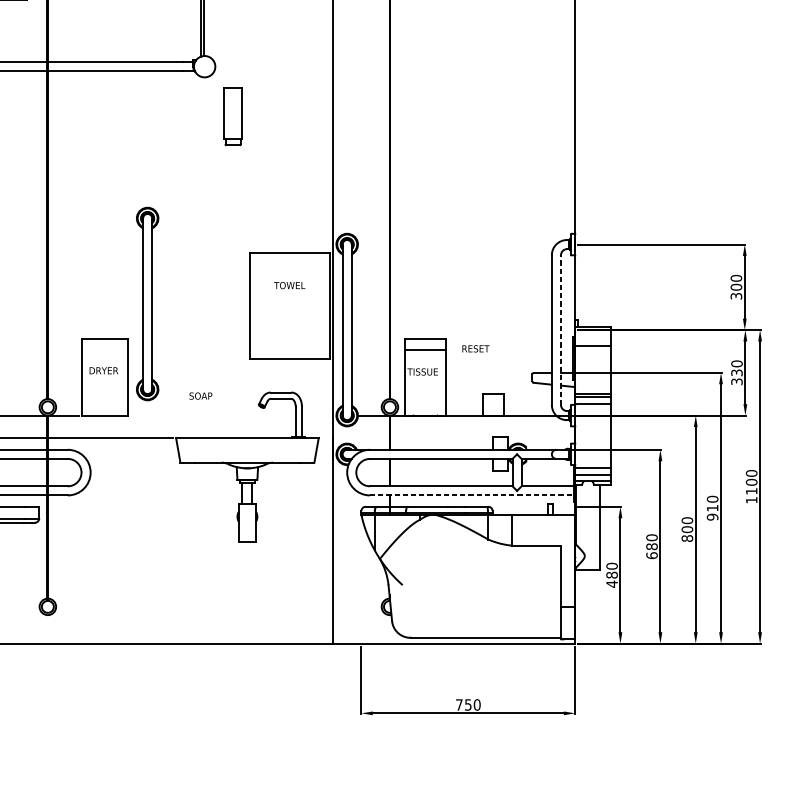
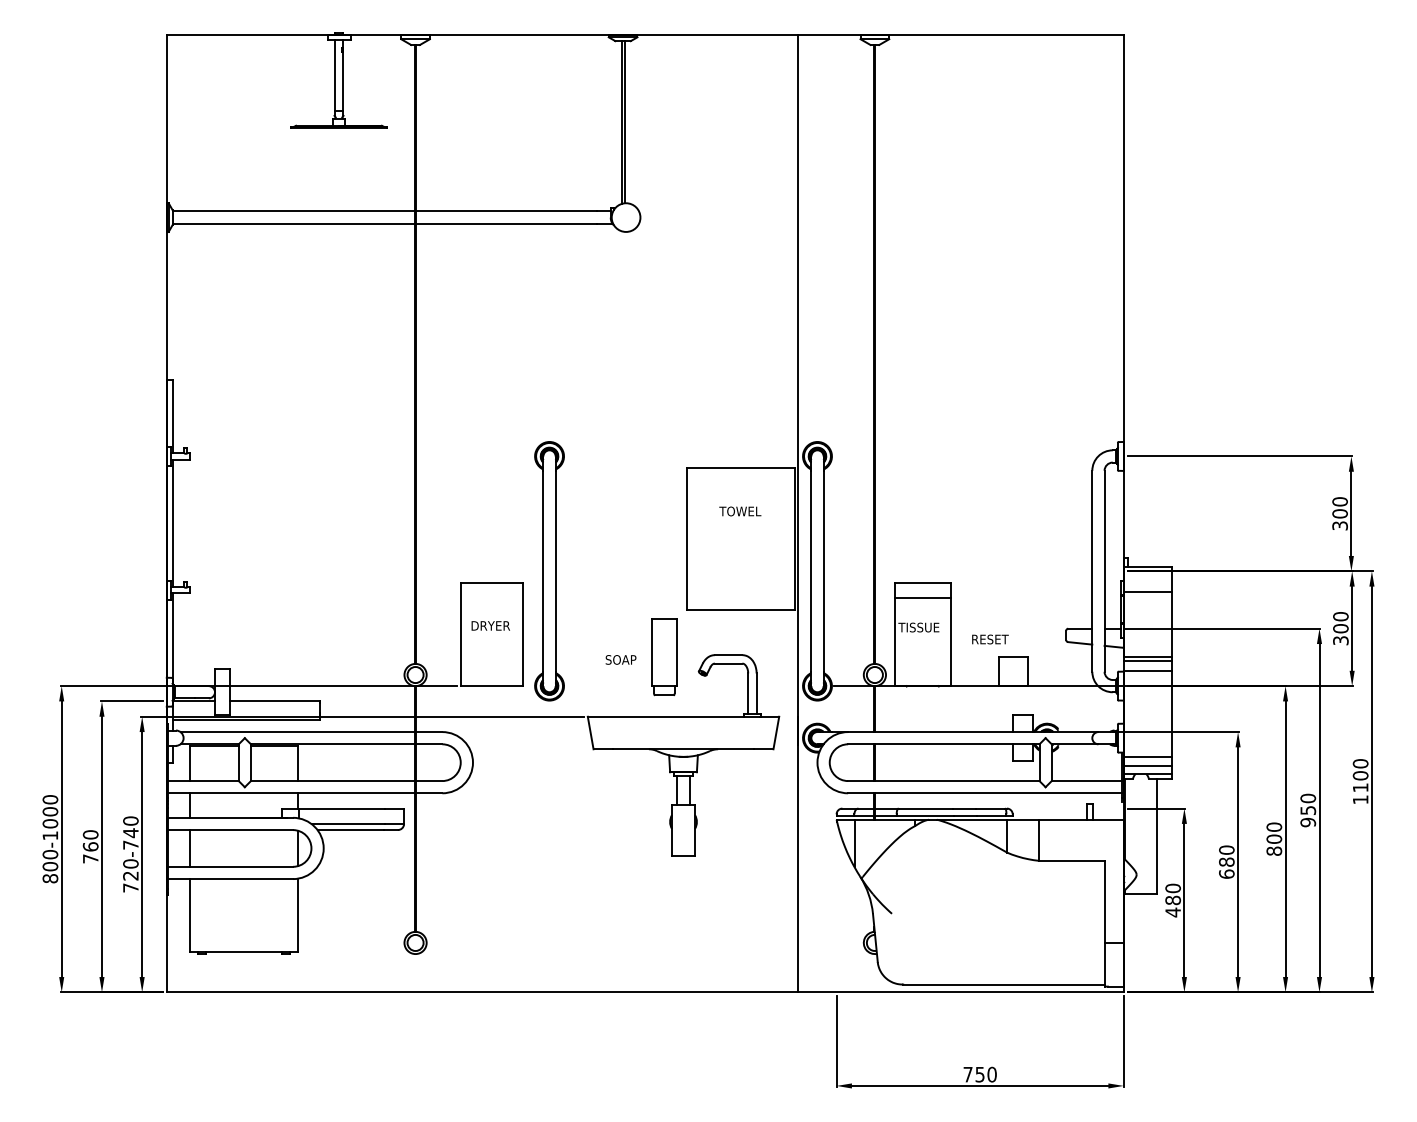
part: (233, 117) -> (664, 657), moved
part: (147, 304) -> (549, 571), moved
line: (560, 329) -> (1104, 570), dashed -> solid
text: (476, 348) -> (990, 639), moved
text: (736, 372) -> (1340, 628), 330 -> 300
line: (472, 495) -> (985, 793), dashed -> solid
text: (712, 508) -> (1308, 810), 910 -> 950

